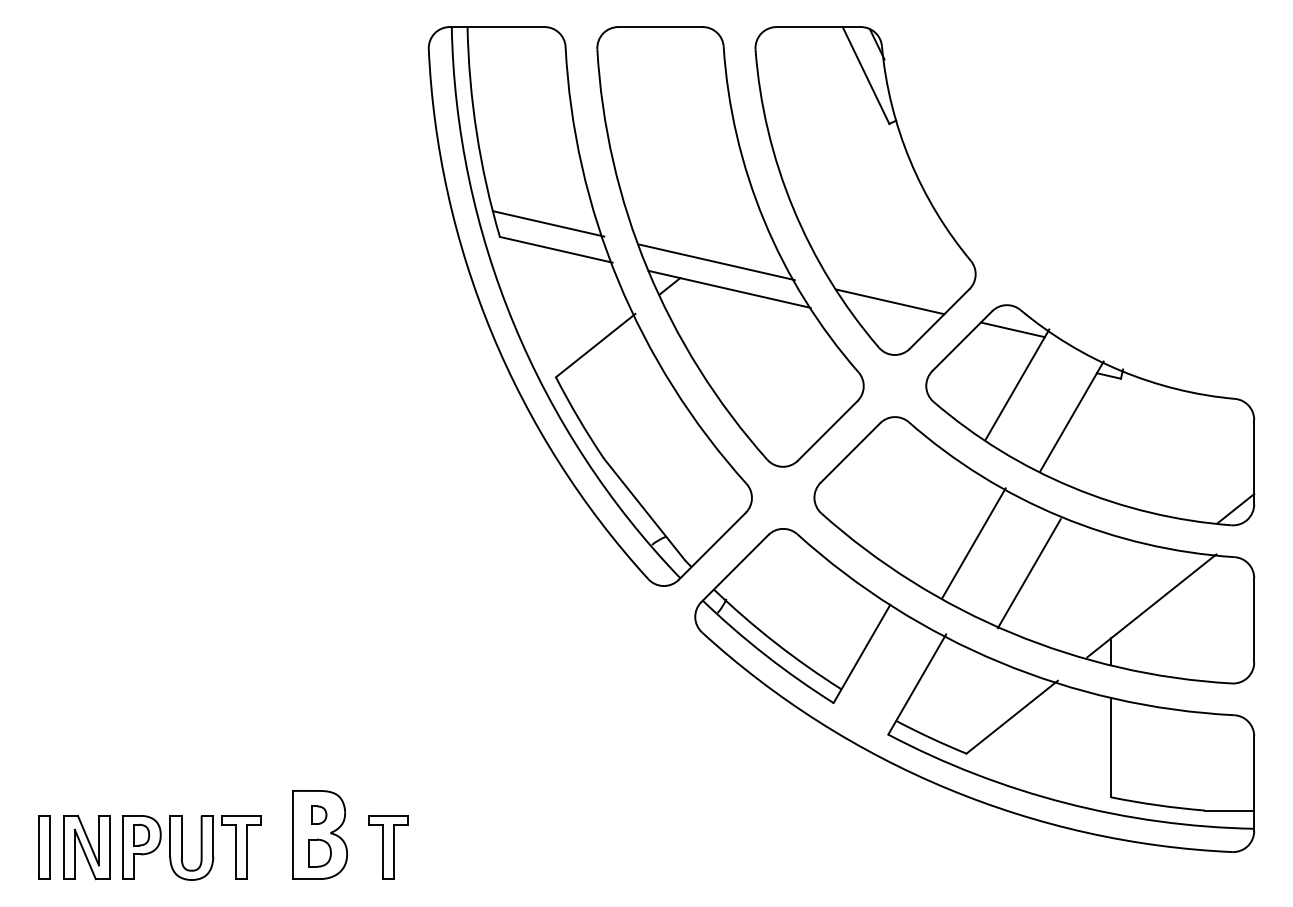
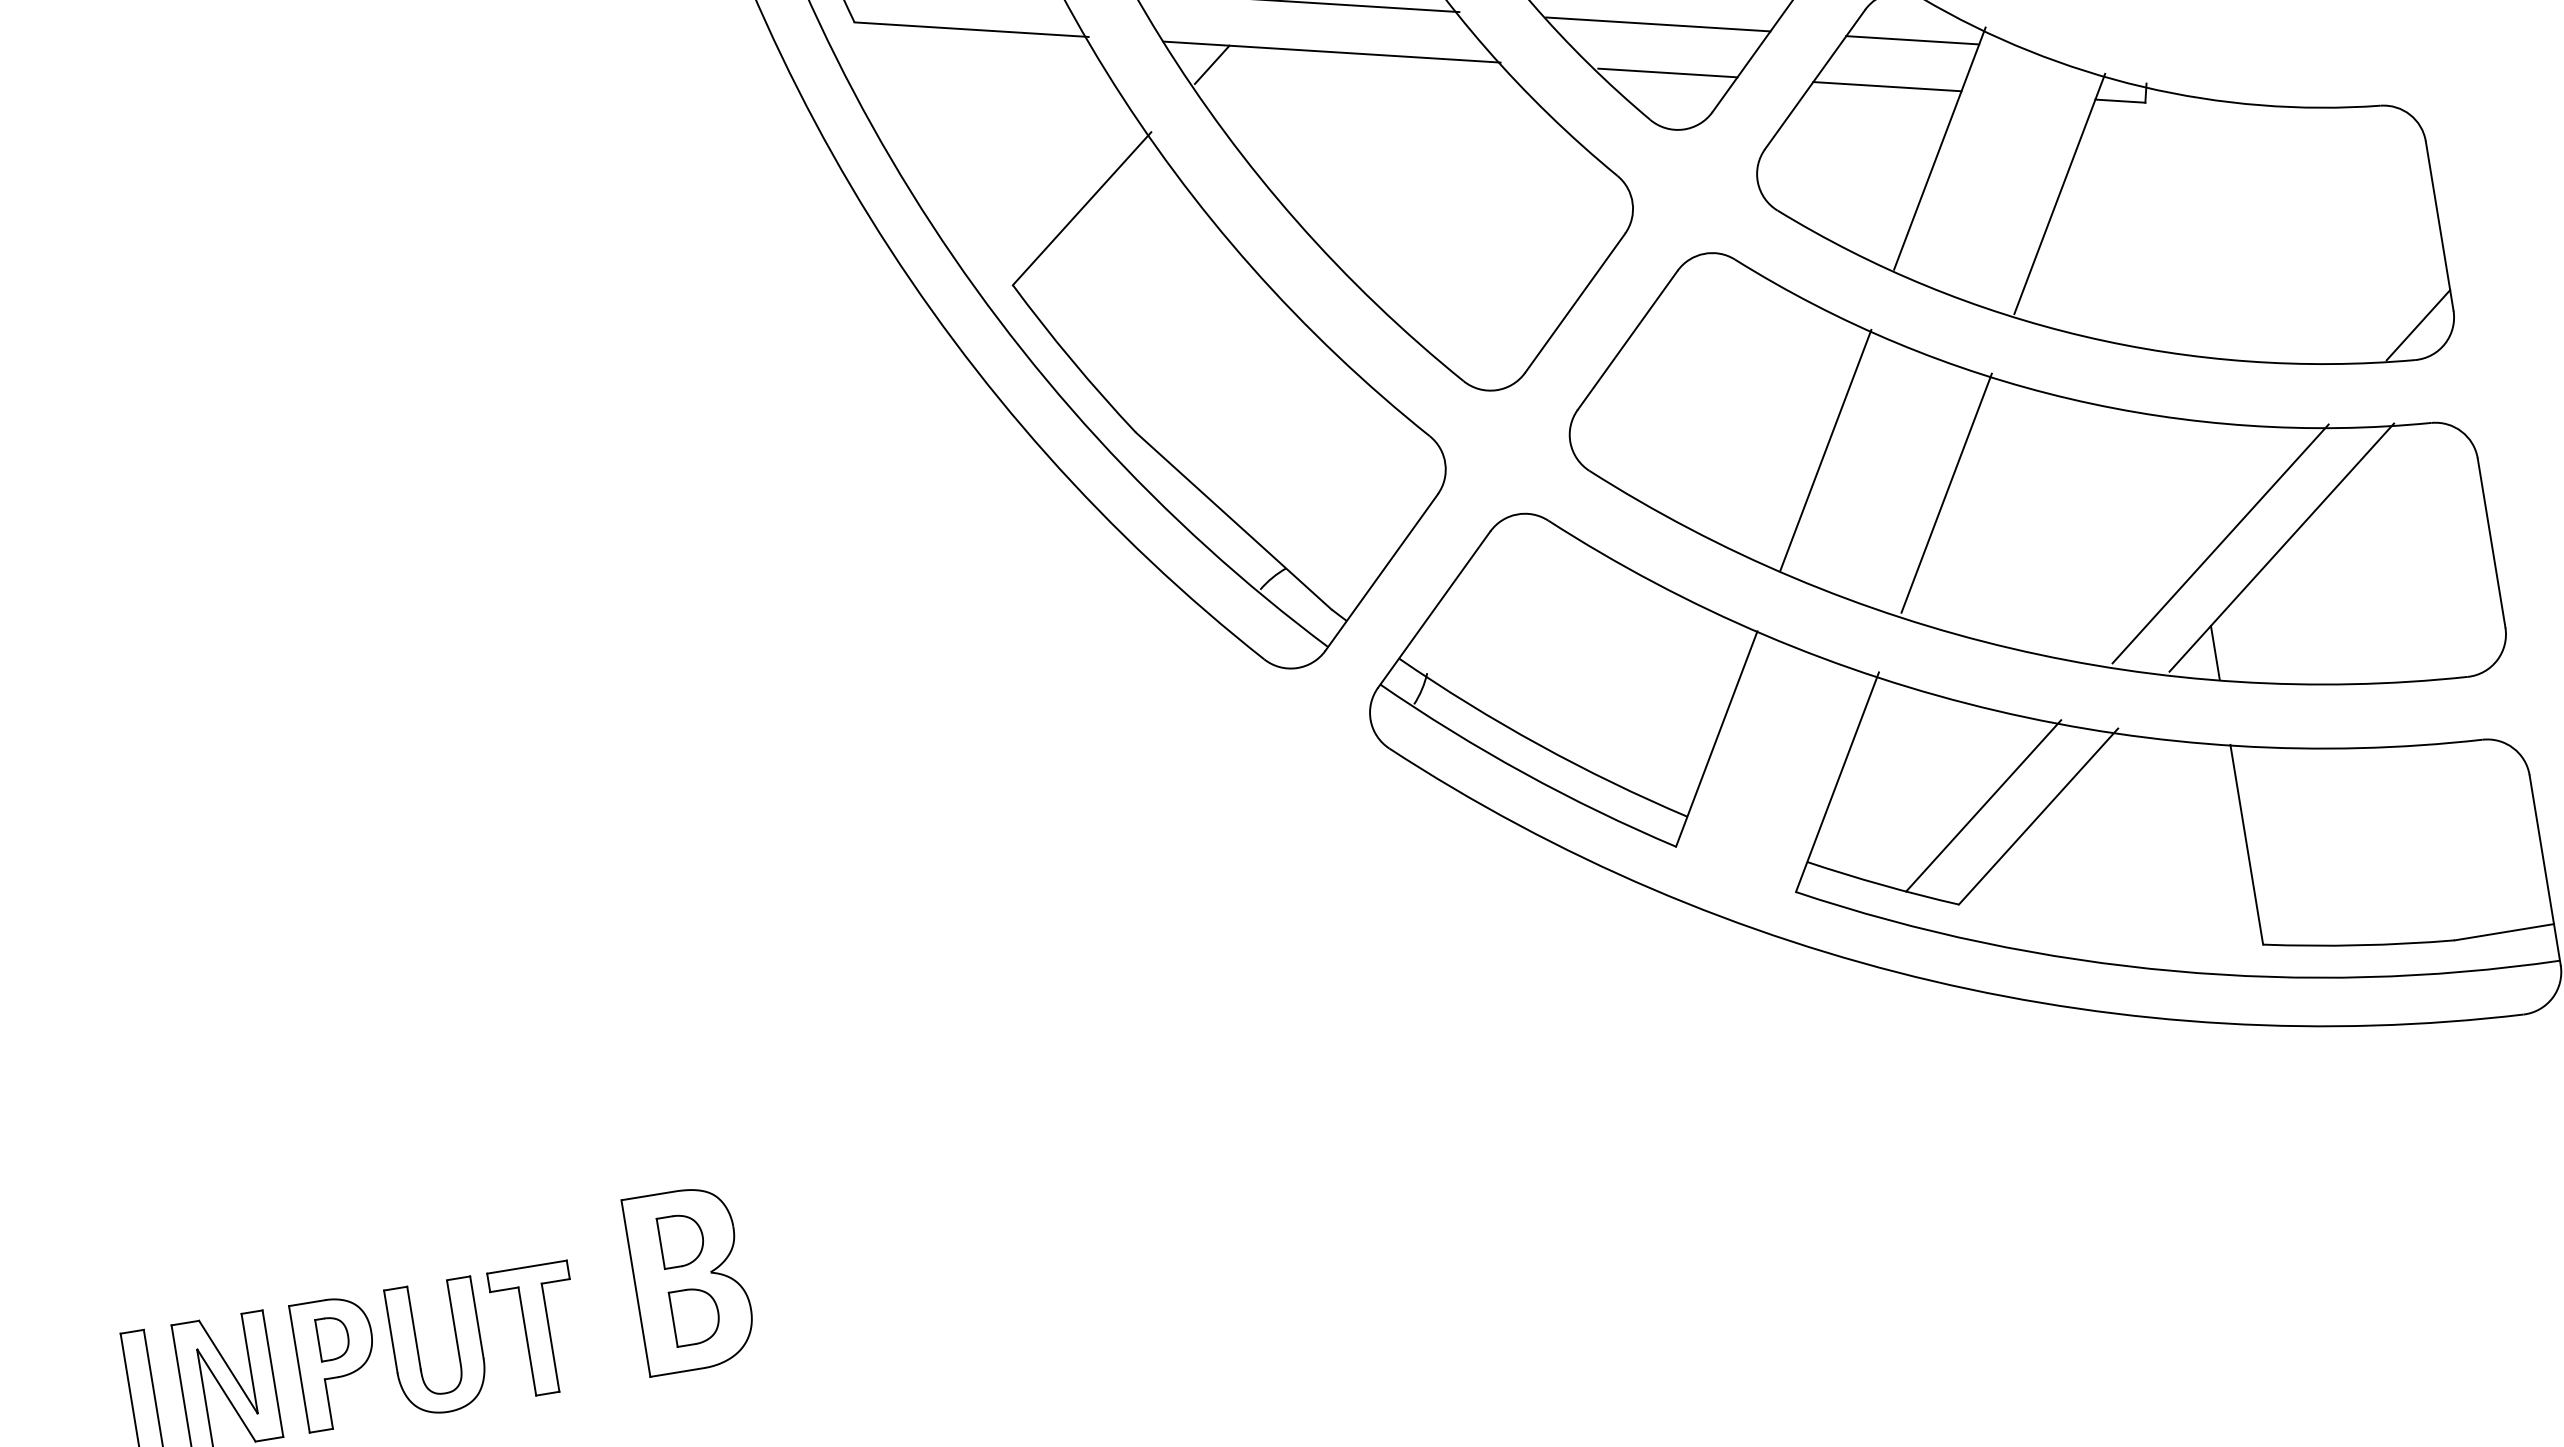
line: (890, 325) -> (1666, 71), added
line: (996, 350) -> (1886, 86), added
line: (973, 543) -> (1824, 450), moved
line: (1028, 573) -> (1944, 493), moved
line: (1122, 598) -> (2220, 542), added
line: (985, 707) -> (1981, 805), added
part: (319, 814) -> (682, 1238), size x1.43
part: (388, 847) -> (831, 1282), removed

